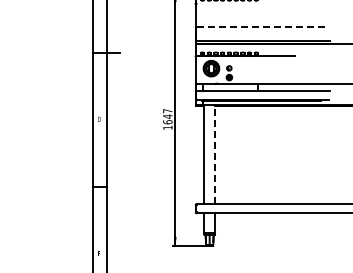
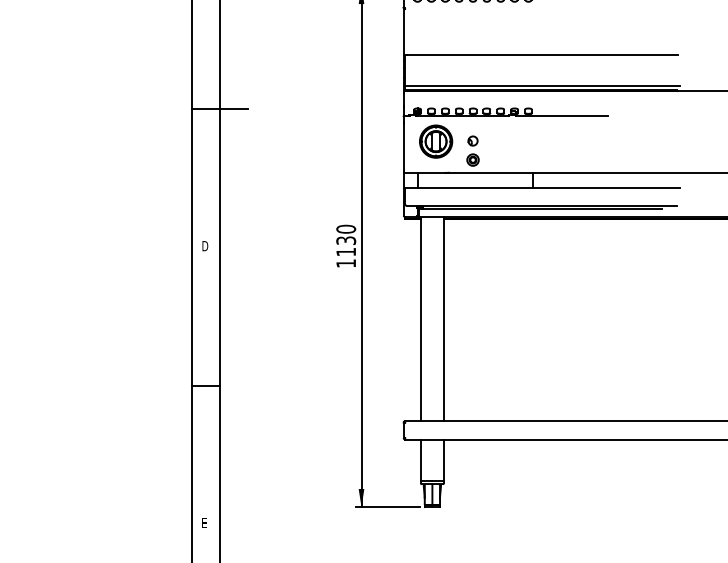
line: (263, 26) -> (543, 54), dashed -> solid
text: (167, 116) -> (345, 240), 1647 -> 1130
line: (215, 154) -> (444, 318), dashed -> solid

